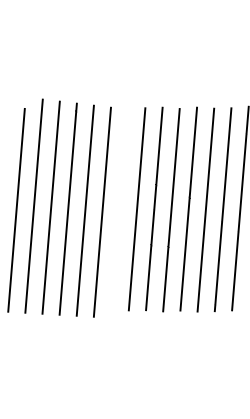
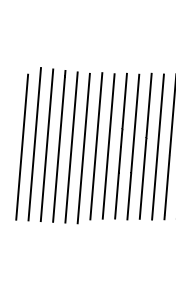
line: (119, 208) -> (96, 145), added

